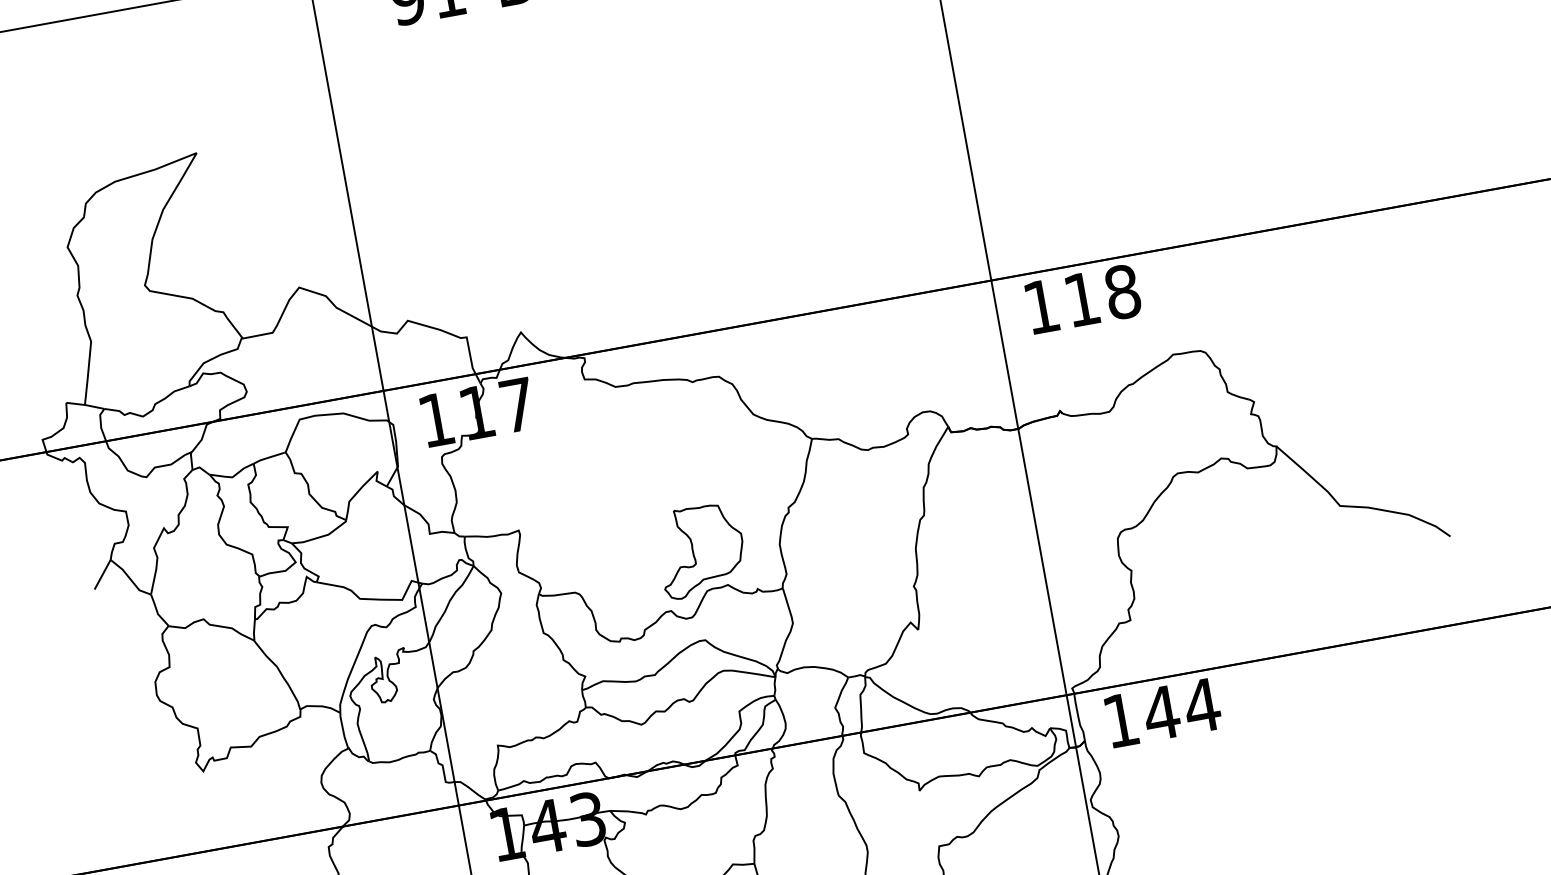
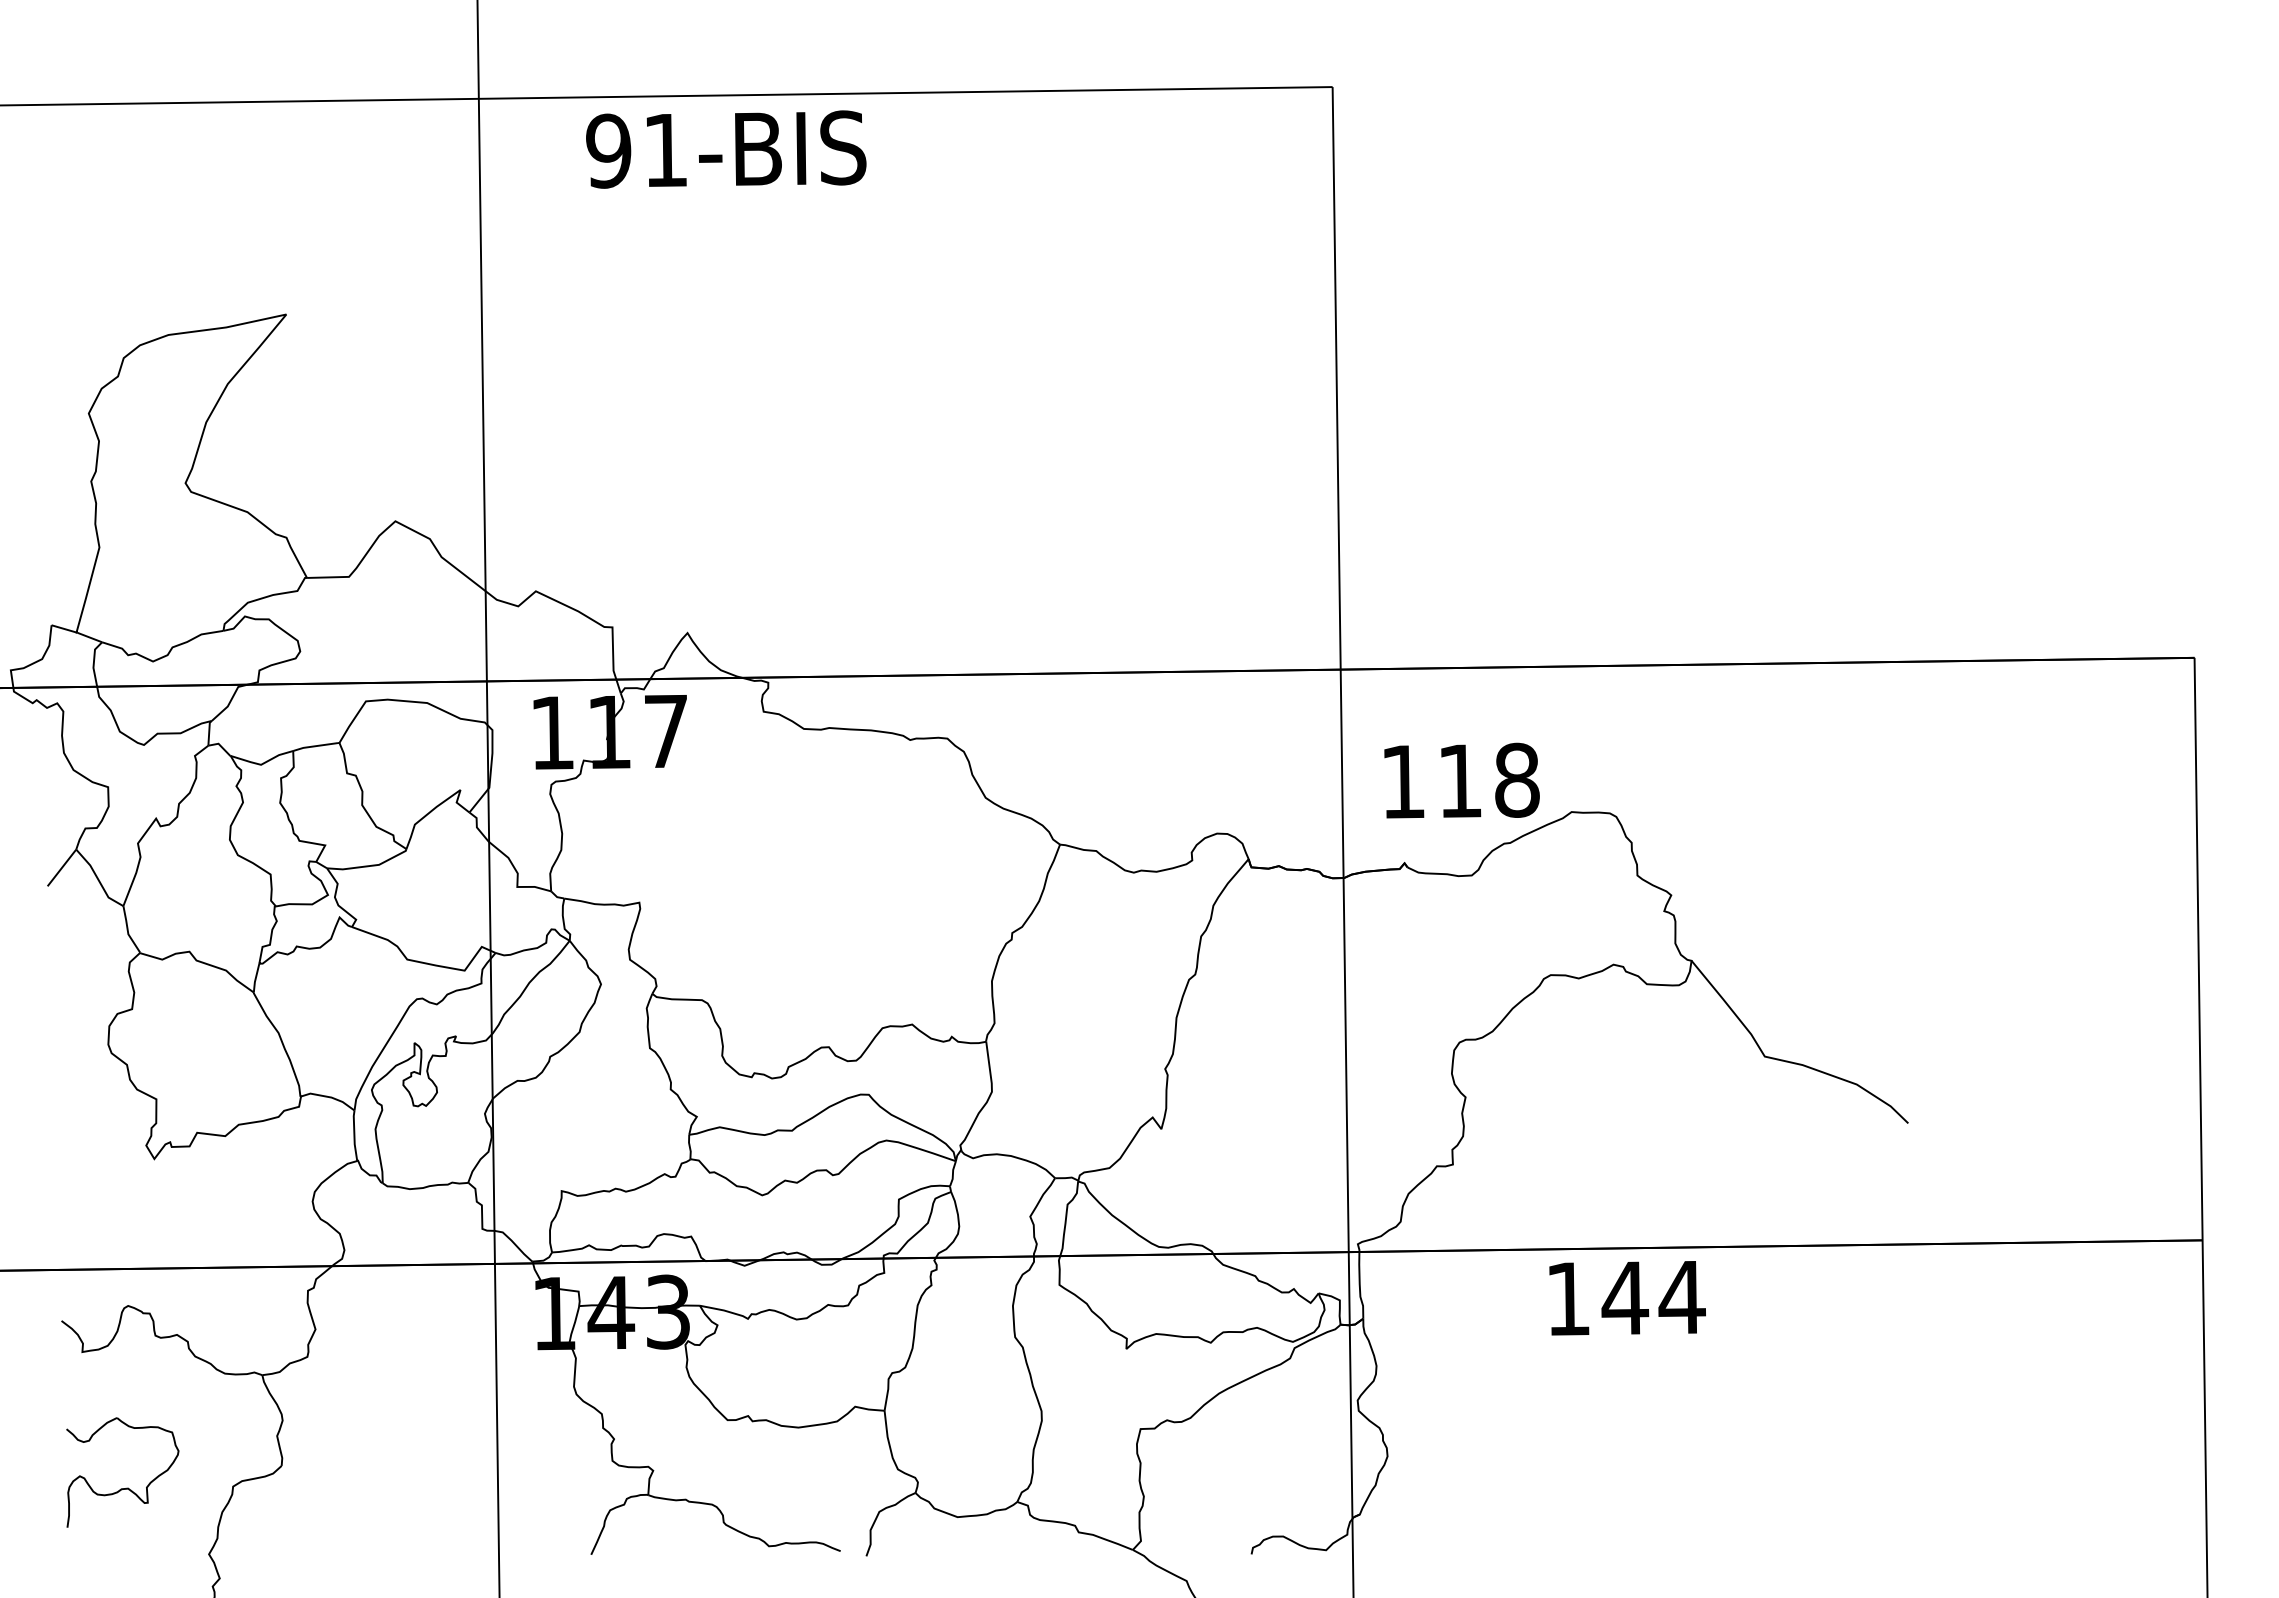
text: (1083, 298) -> (1461, 780), moved
part: (701, 550) -> (883, 971), removed
text: (1163, 713) -> (1627, 1298), moved

